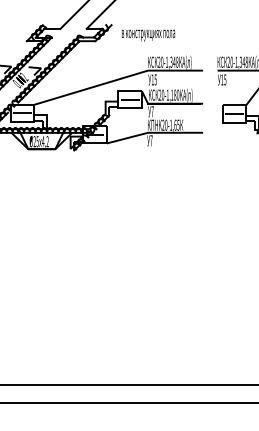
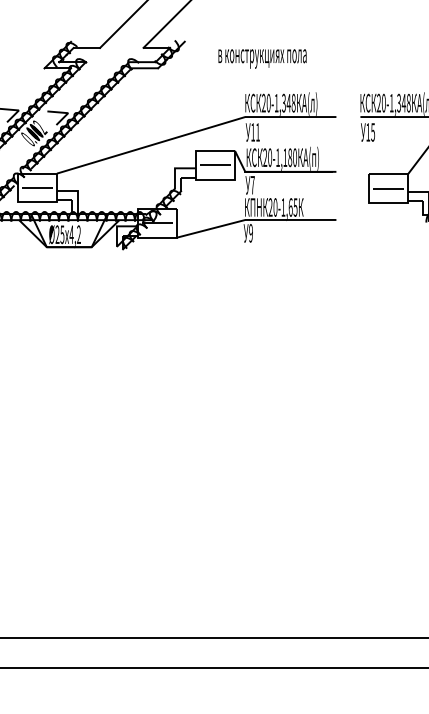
text: (148, 35) -> (262, 58), moved
text: (155, 79) -> (257, 131), 15 -> 11
text: (151, 140) -> (250, 232), 7 -> 9

